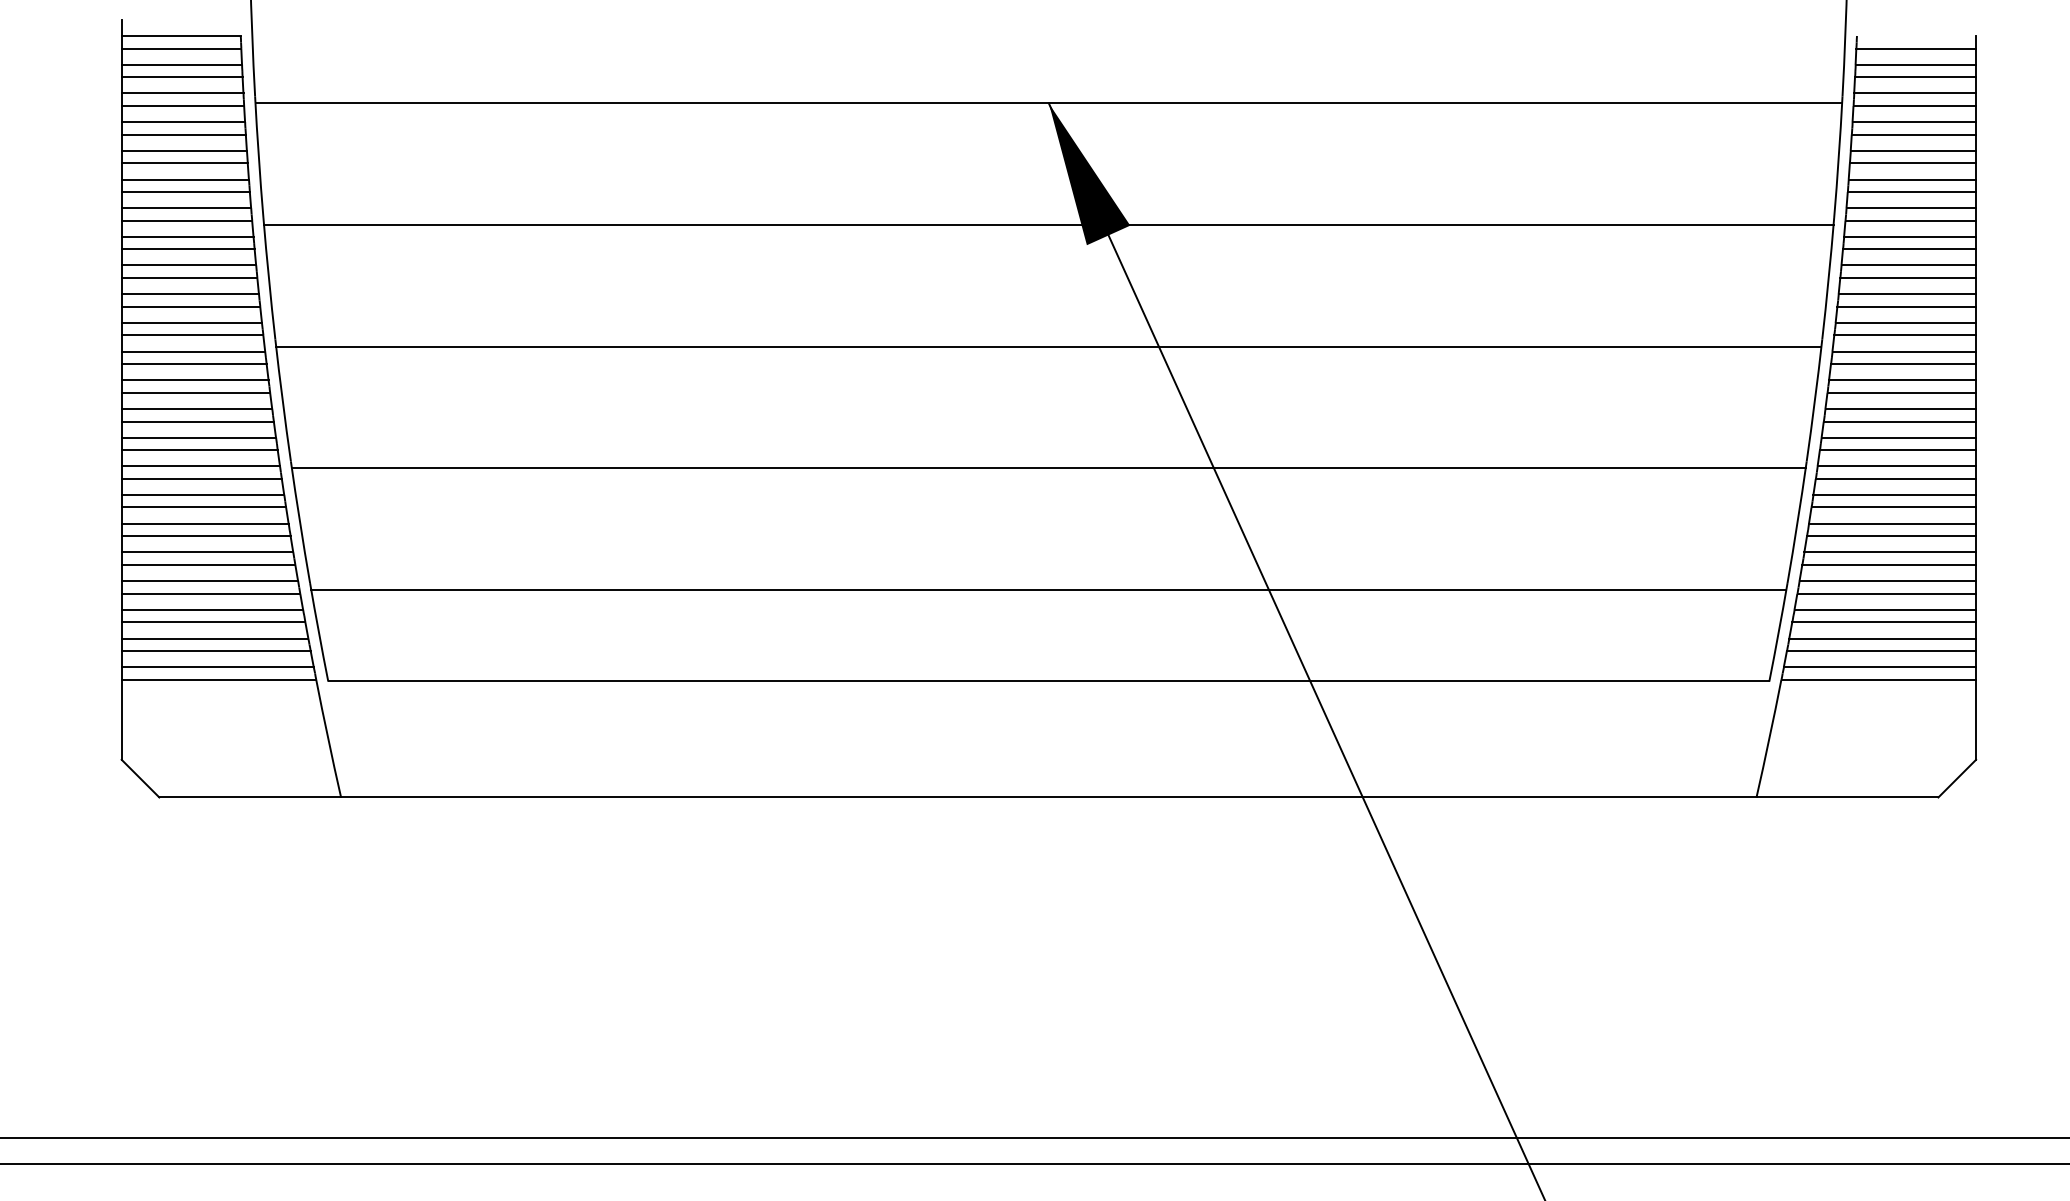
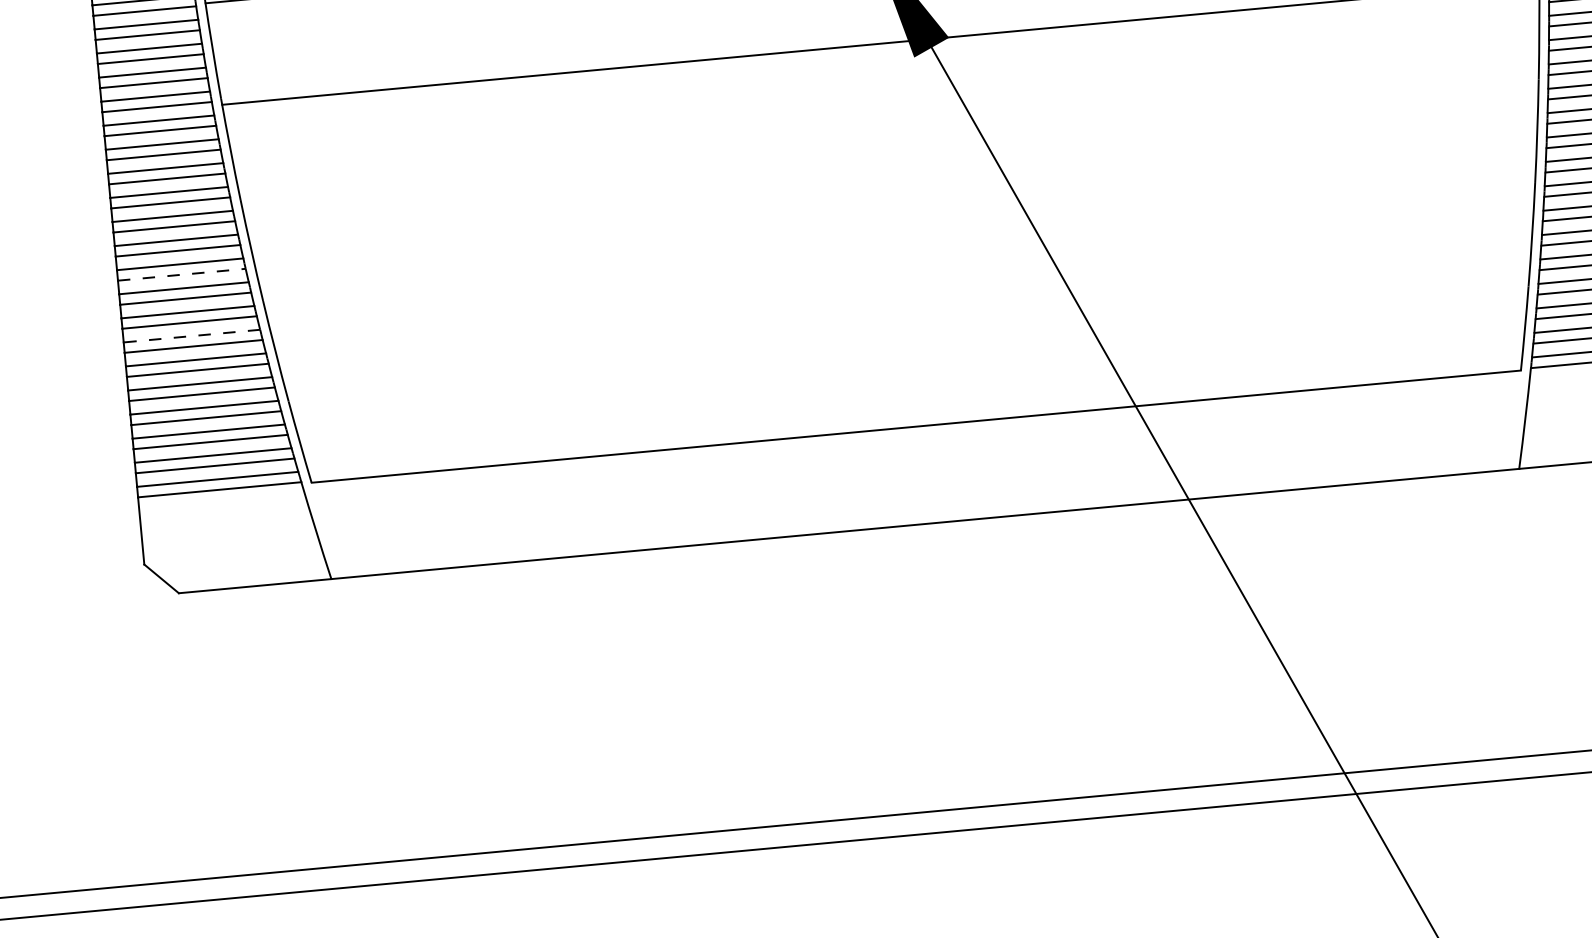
line: (1048, 346) -> (889, 145), removed
line: (198, 421) -> (182, 274), solid -> dashed
line: (1048, 468) -> (899, 247), removed
line: (202, 495) -> (191, 336), solid -> dashed
line: (1048, 590) -> (908, 350), removed

